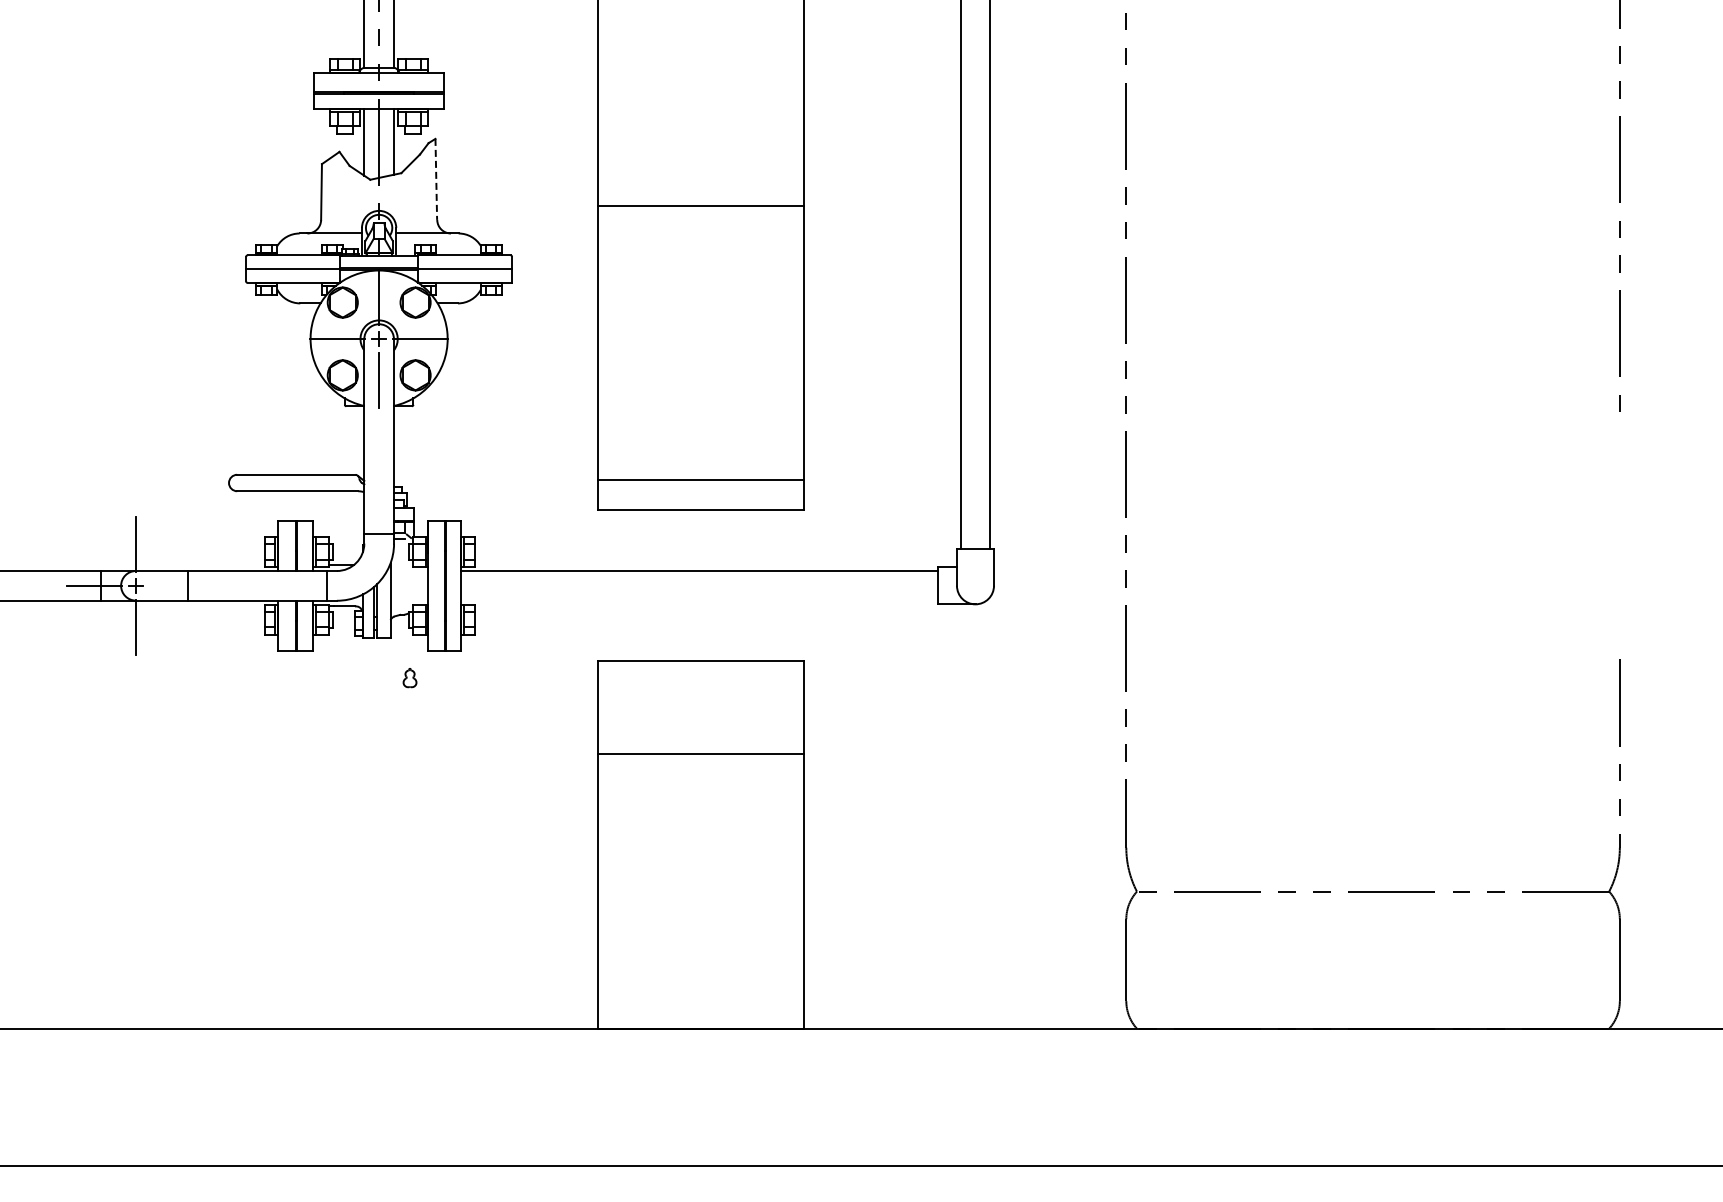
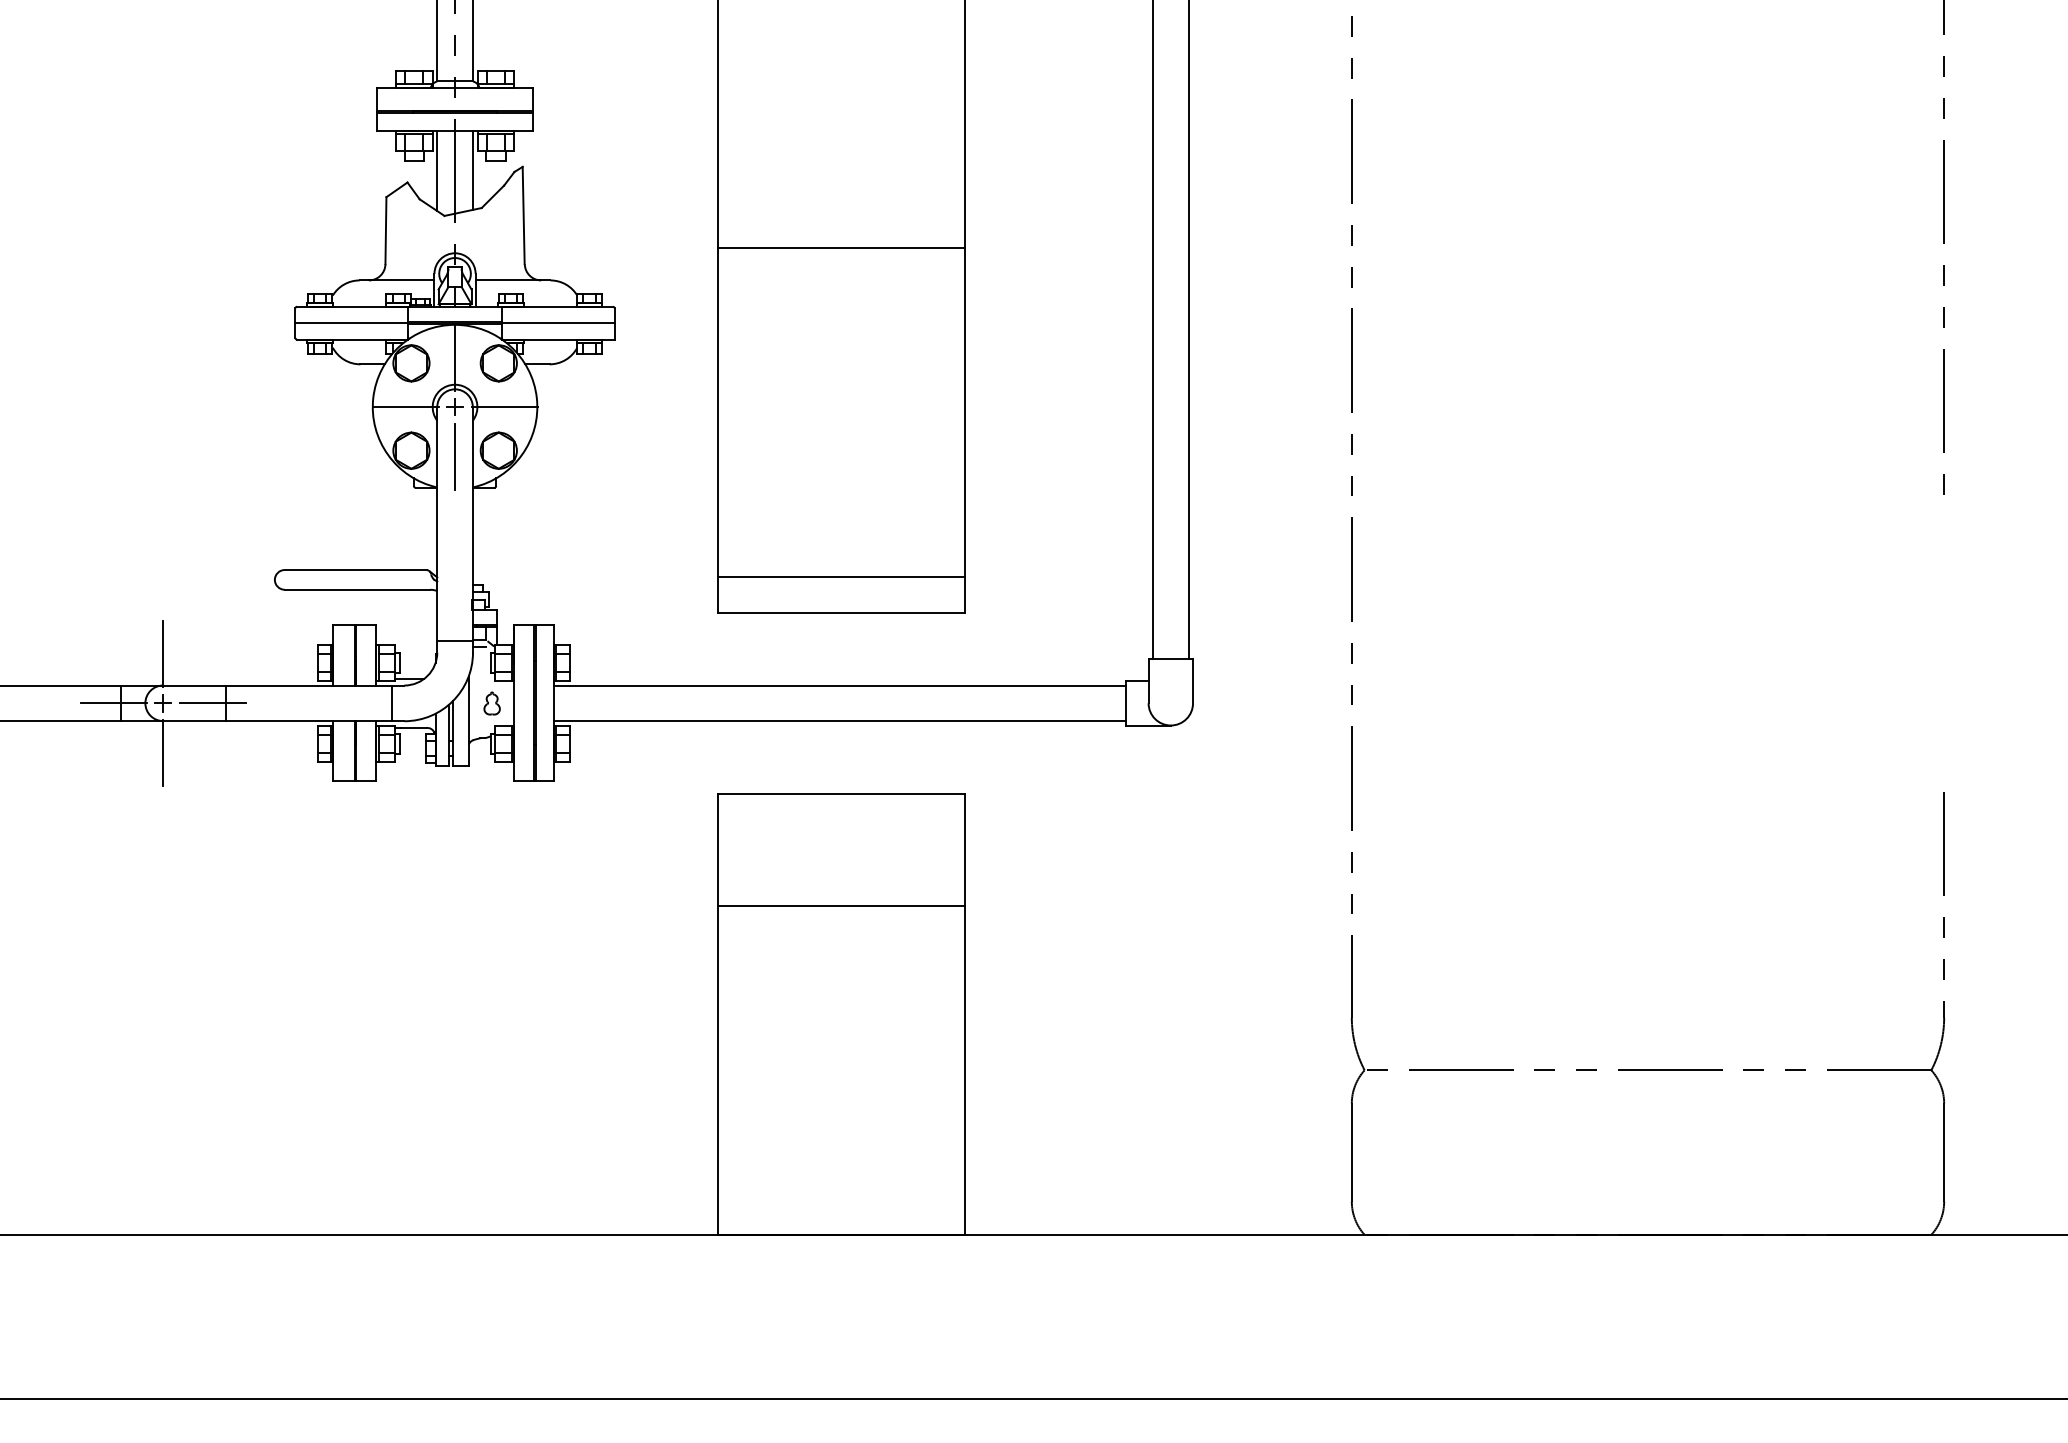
line: (436, 179) -> (523, 215), dashed -> solid
line: (176, 585) -> (211, 702), added
line: (699, 600) -> (839, 720), added
part: (409, 678) -> (491, 704), moved

